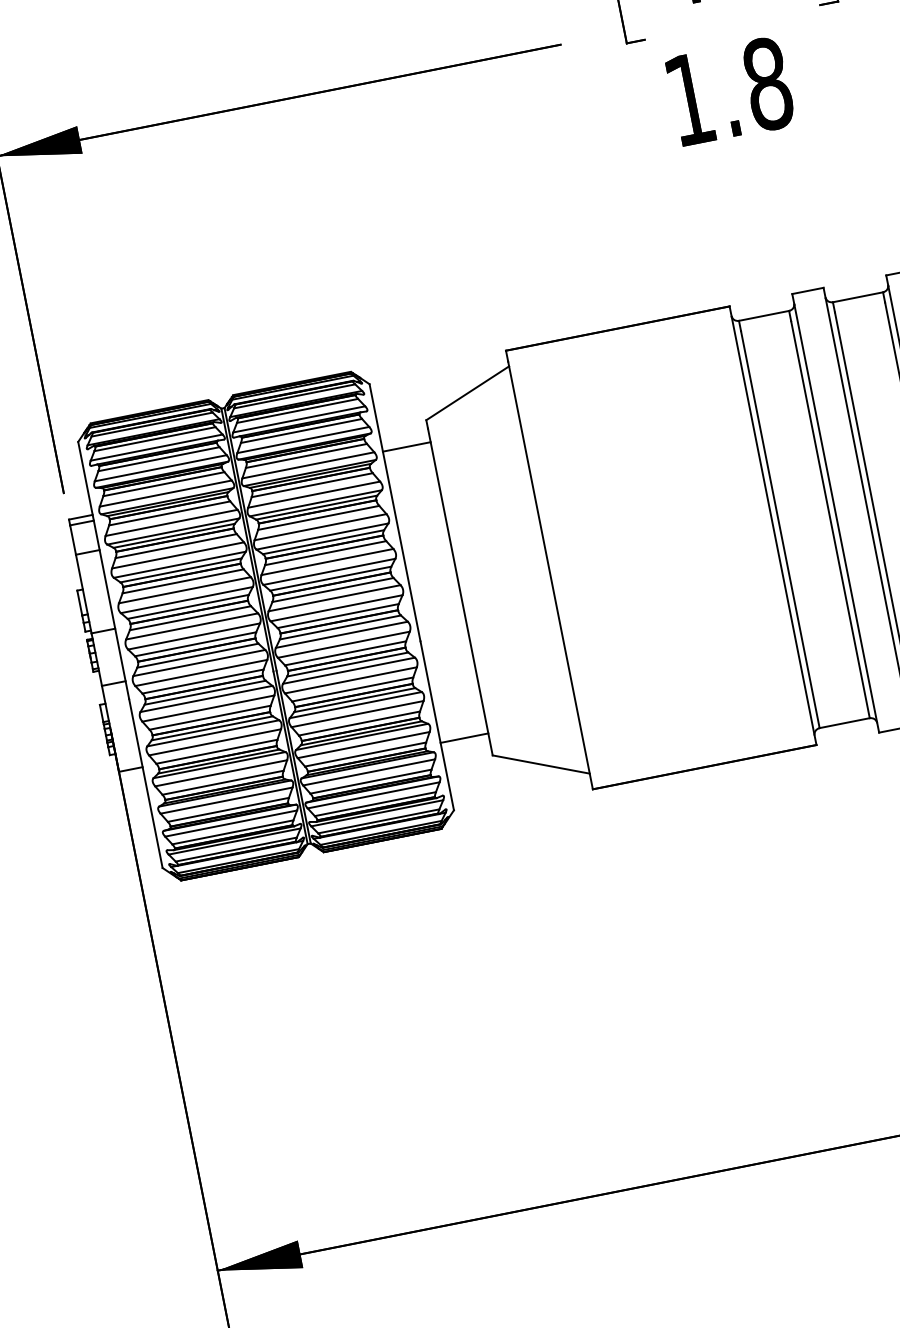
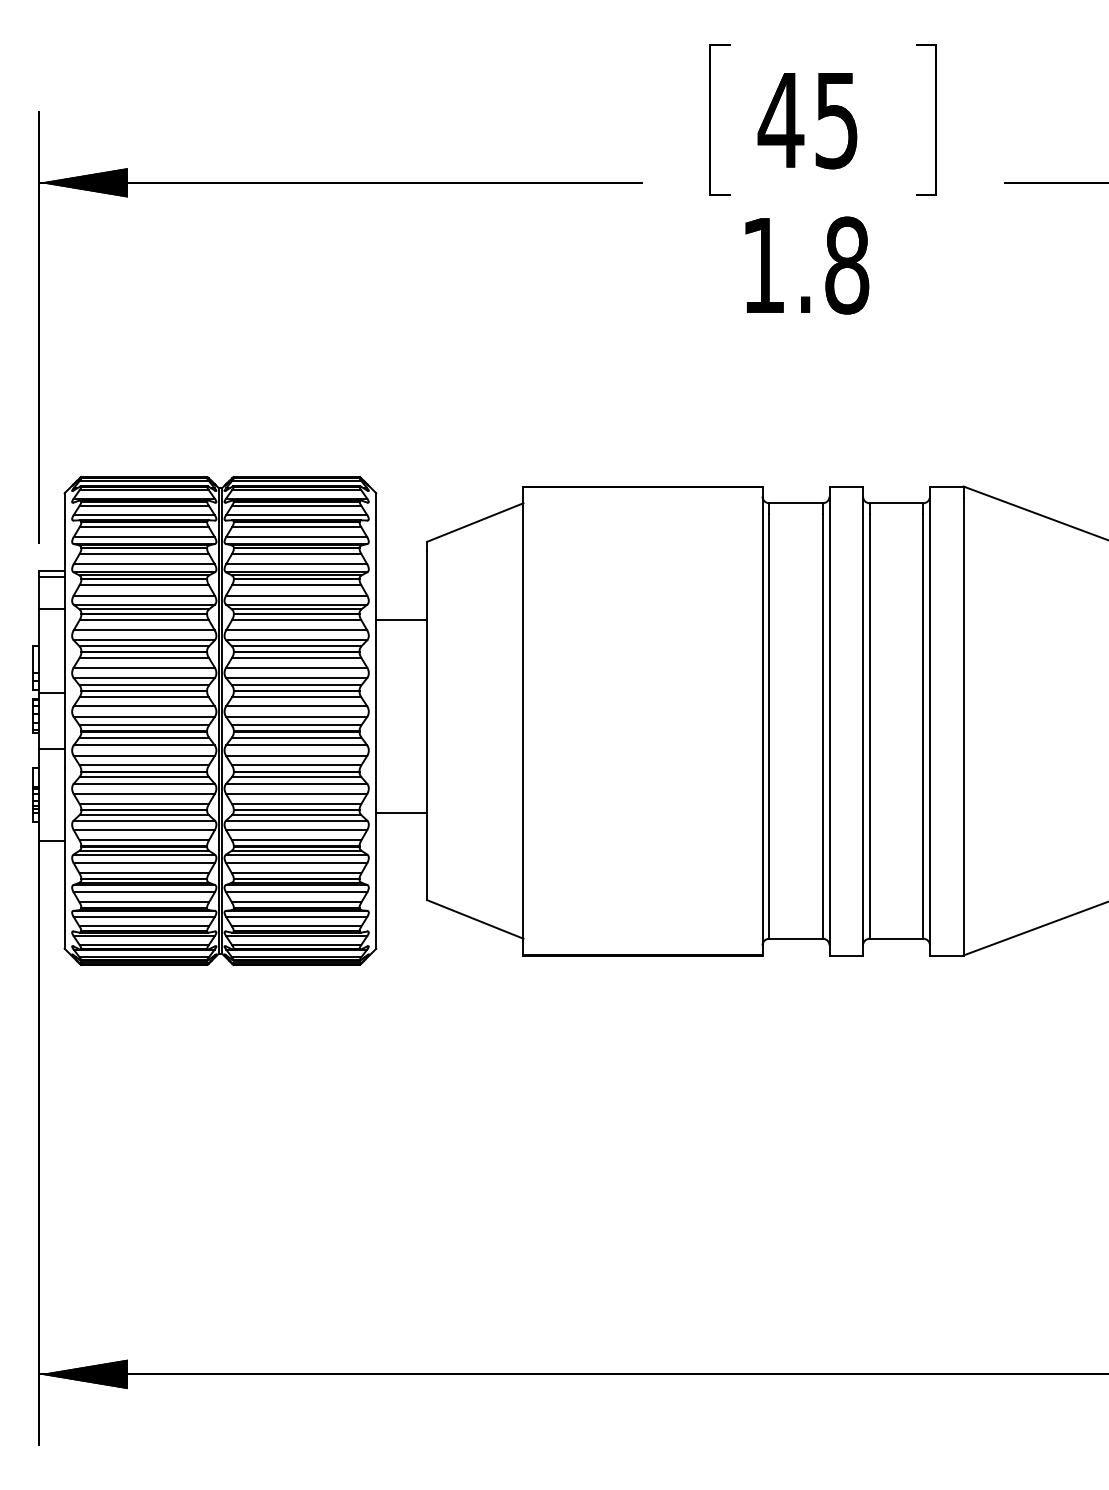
line: (406, 447) -> (401, 620), moved
line: (464, 738) -> (401, 812), moved

